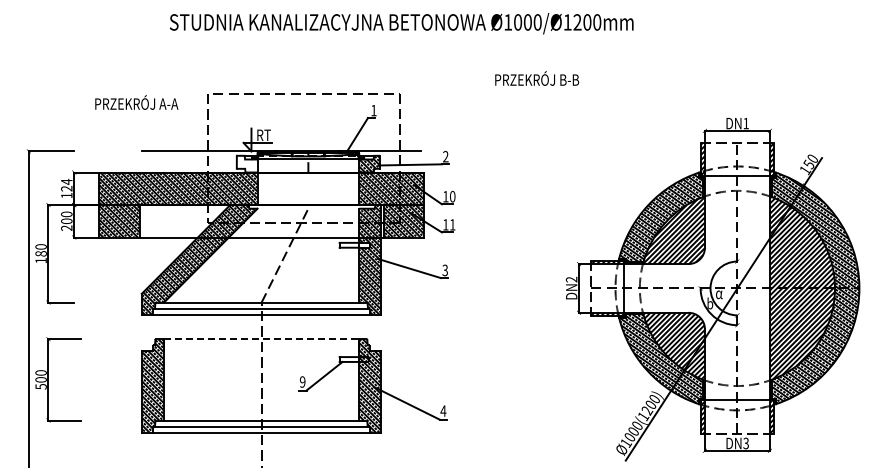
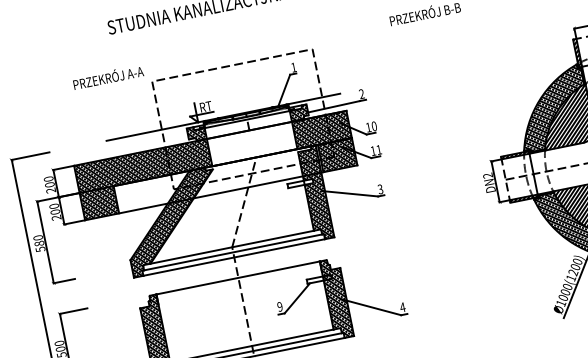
text: (136, 102) -> (108, 77), moved
hatch: (246, 163) -> (196, 133), added
text: (66, 188) -> (49, 184), 124 -> 200
text: (40, 260) -> (40, 249), 180 -> 580
line: (261, 339) -> (238, 278), dashed -> solid

